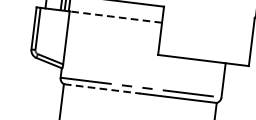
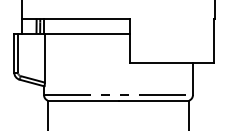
line: (115, 17) -> (87, 33), dashed -> solid
line: (102, 88) -> (83, 100), dashed -> solid

